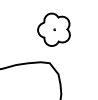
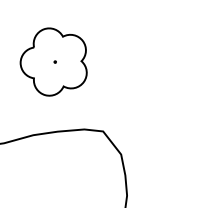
part: (53, 29) -> (52, 61), moved

